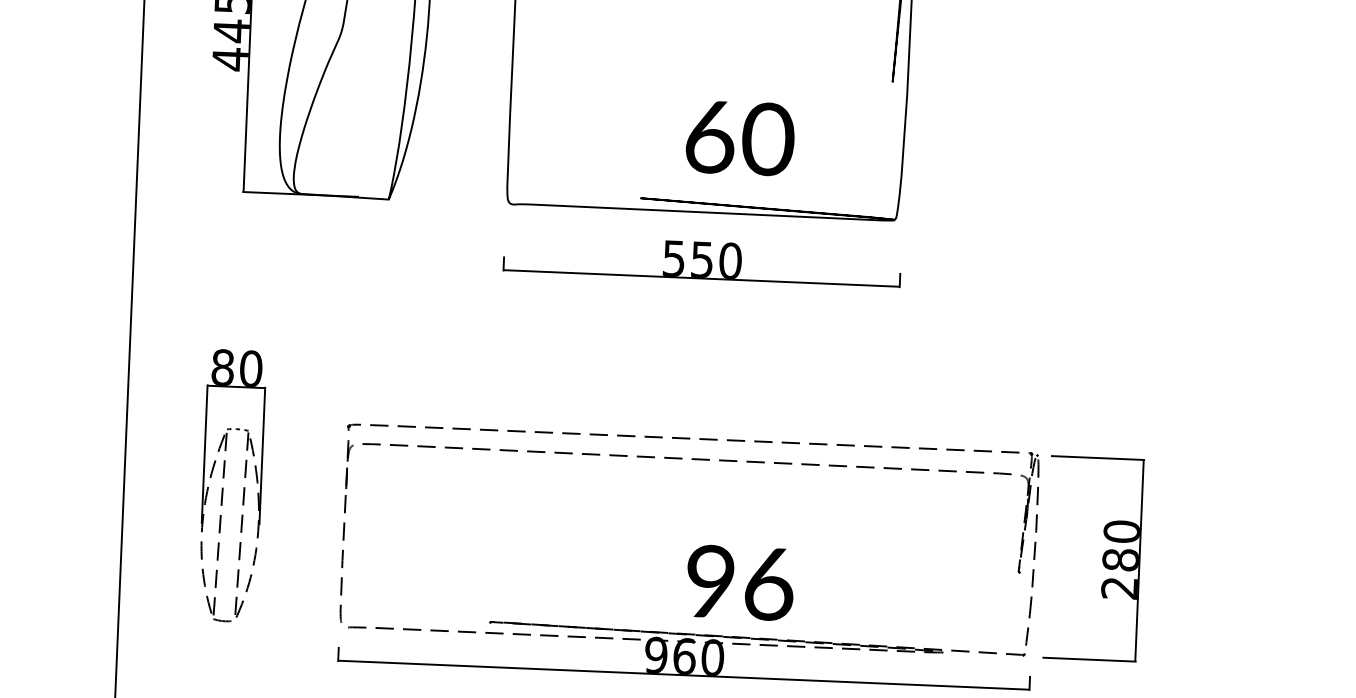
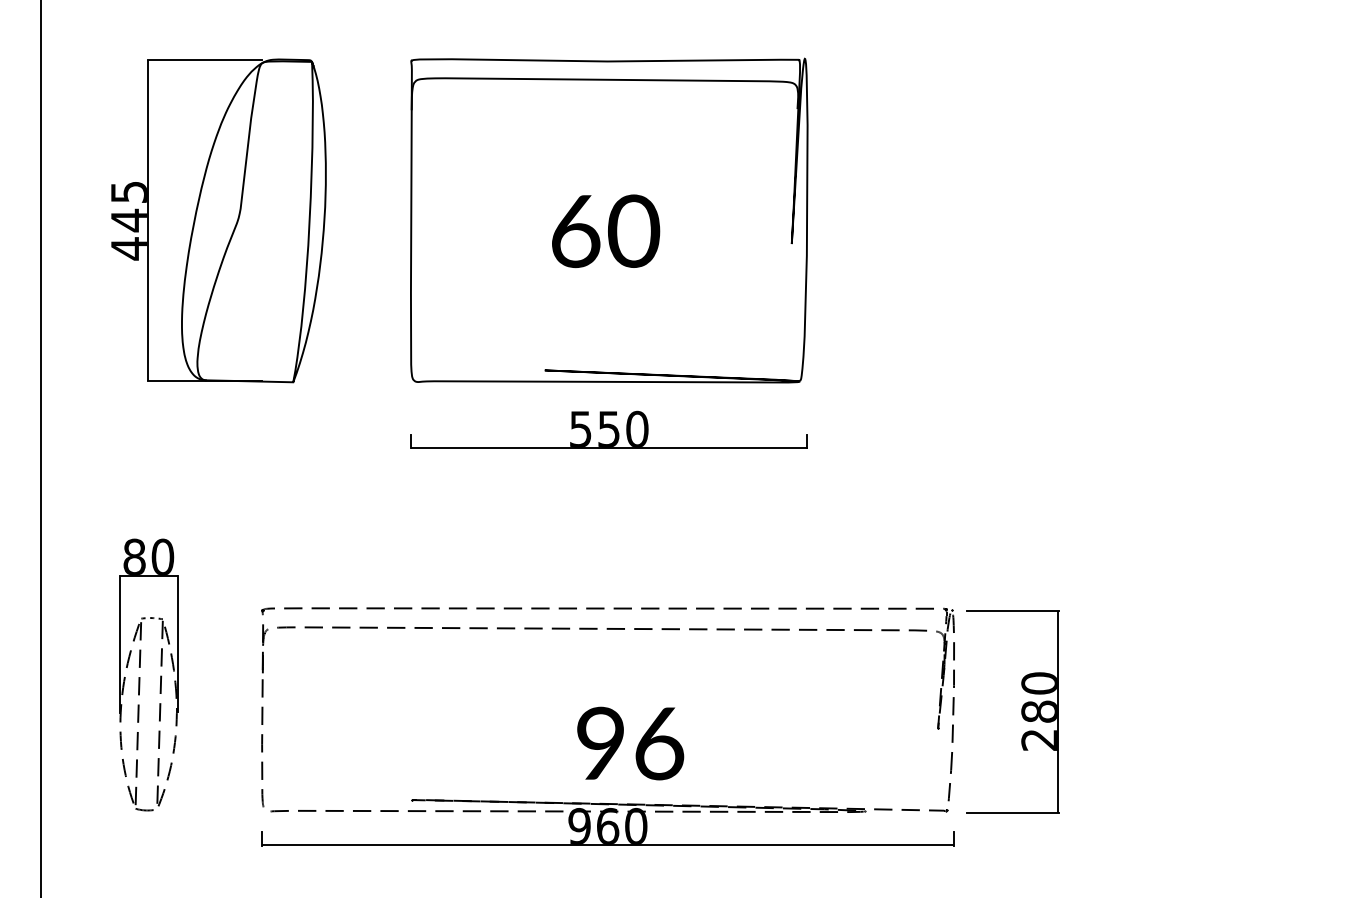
text: (740, 138) -> (606, 231), moved
text: (740, 582) -> (630, 743), moved

